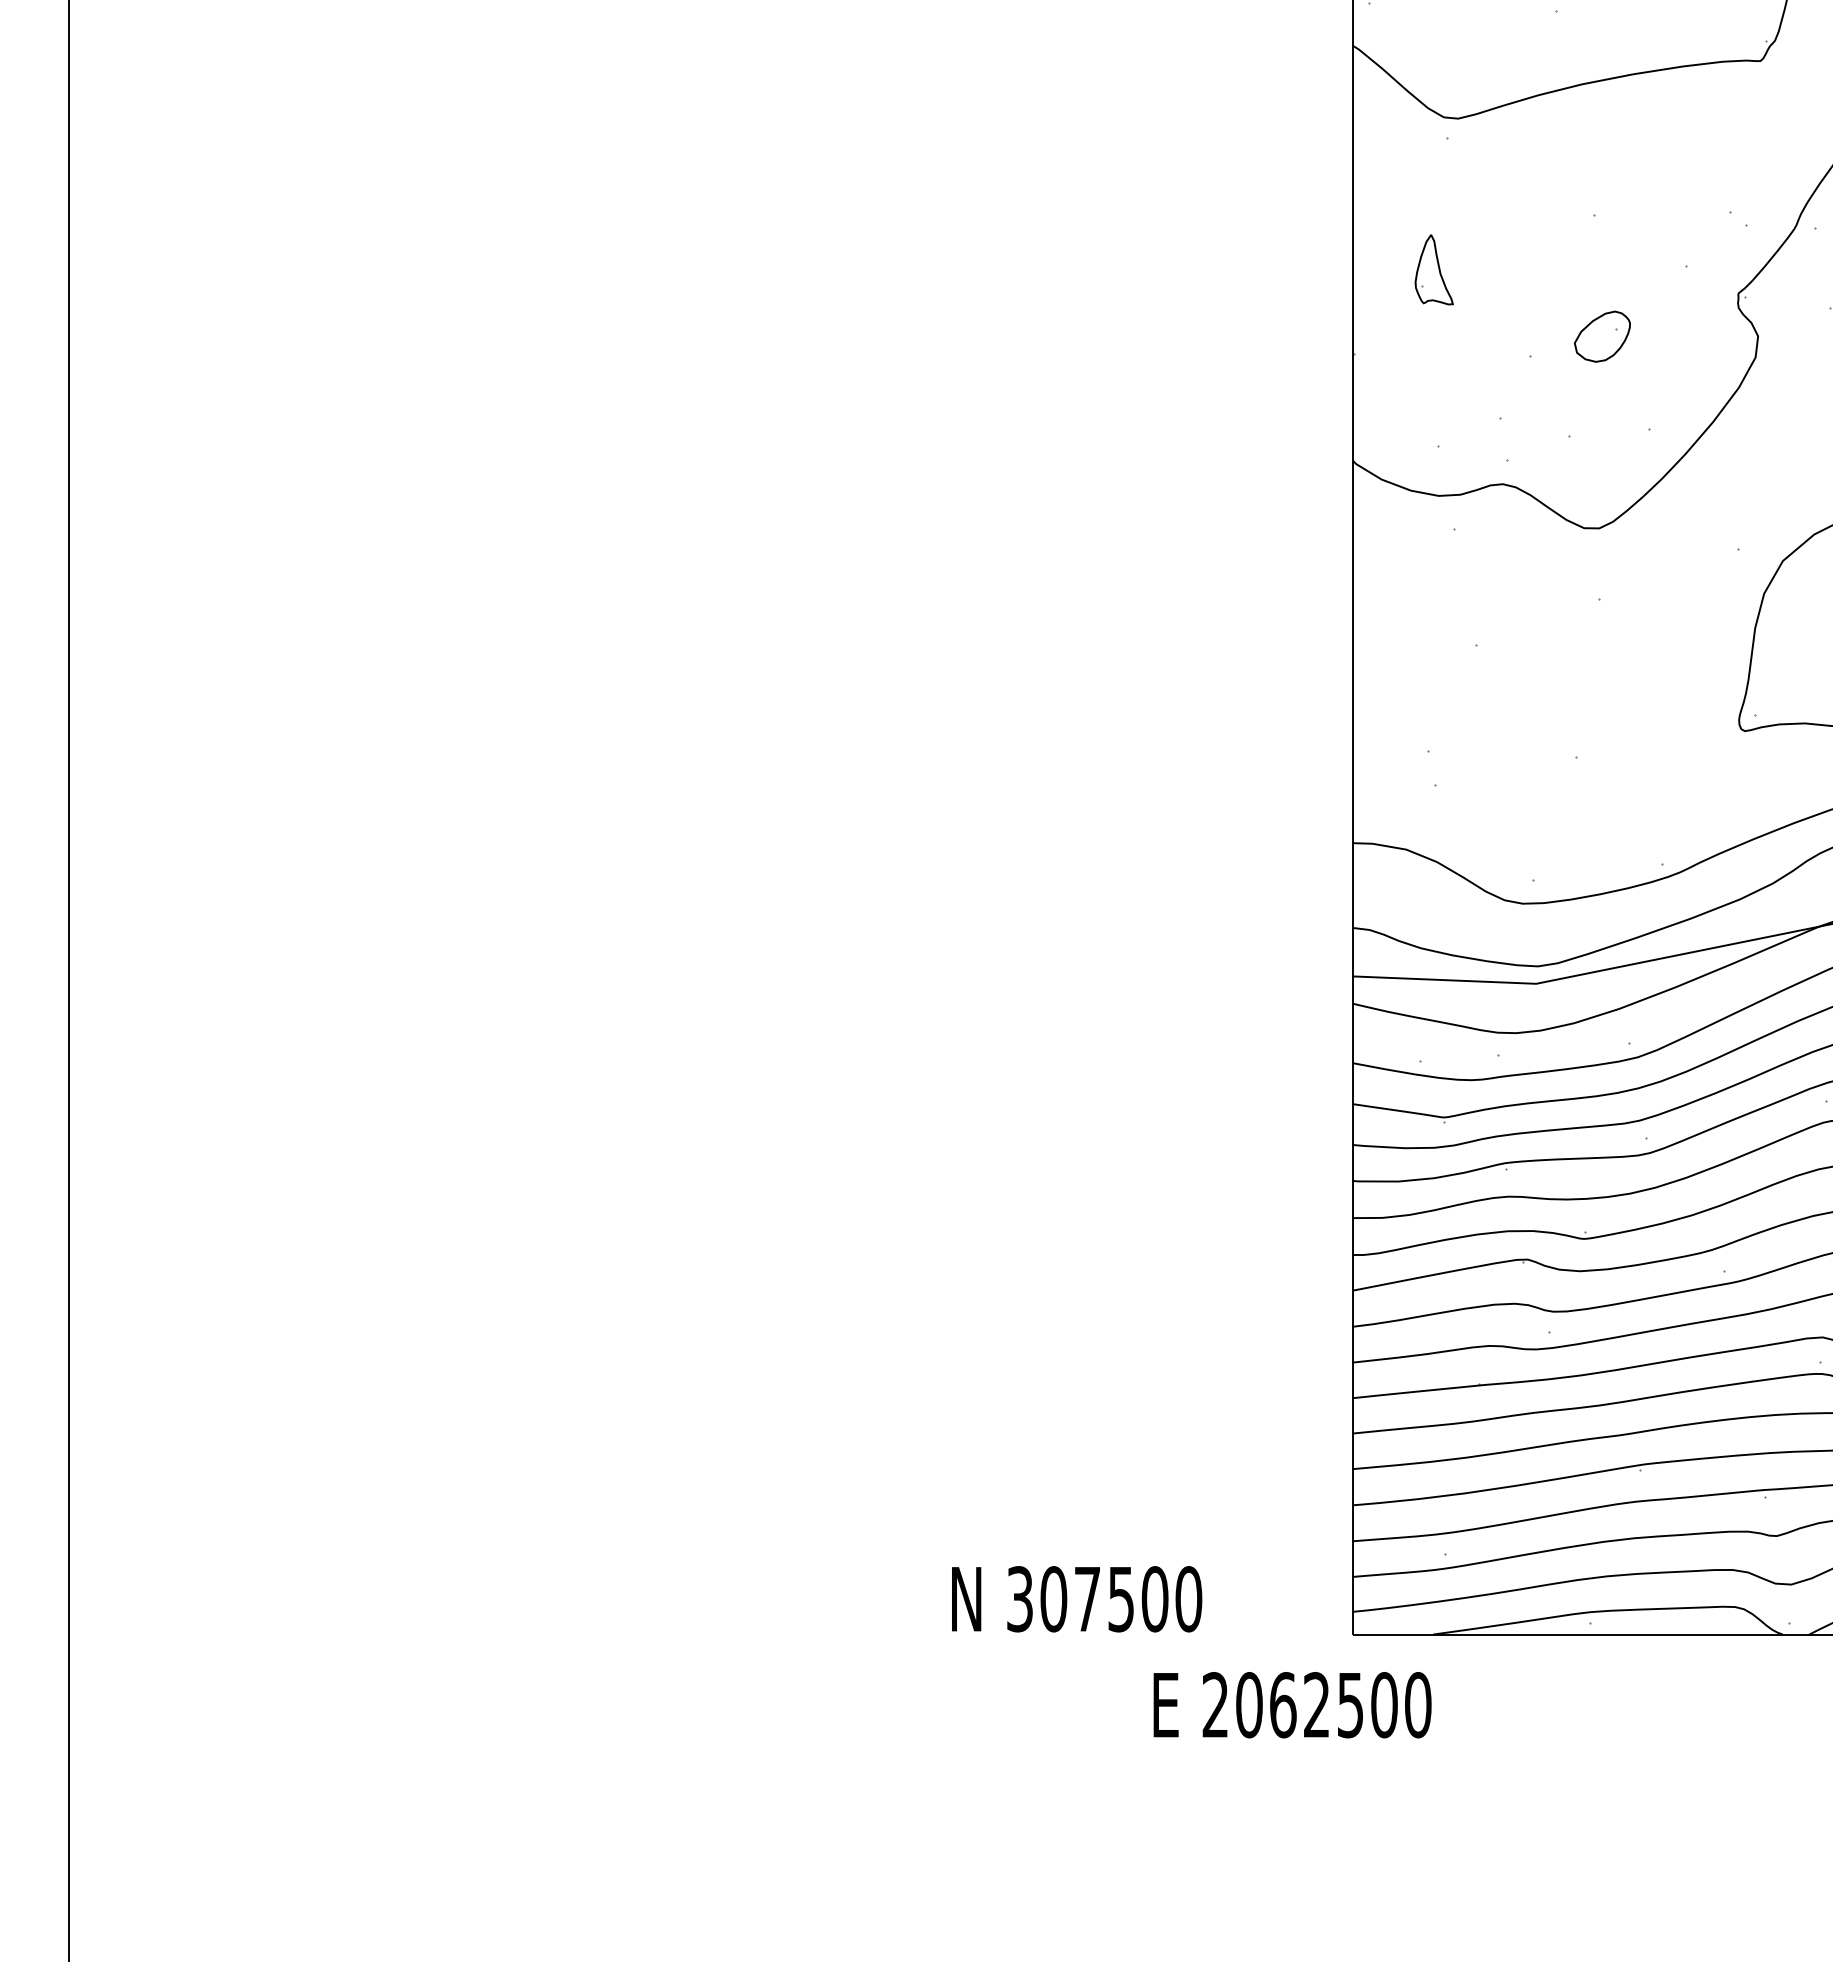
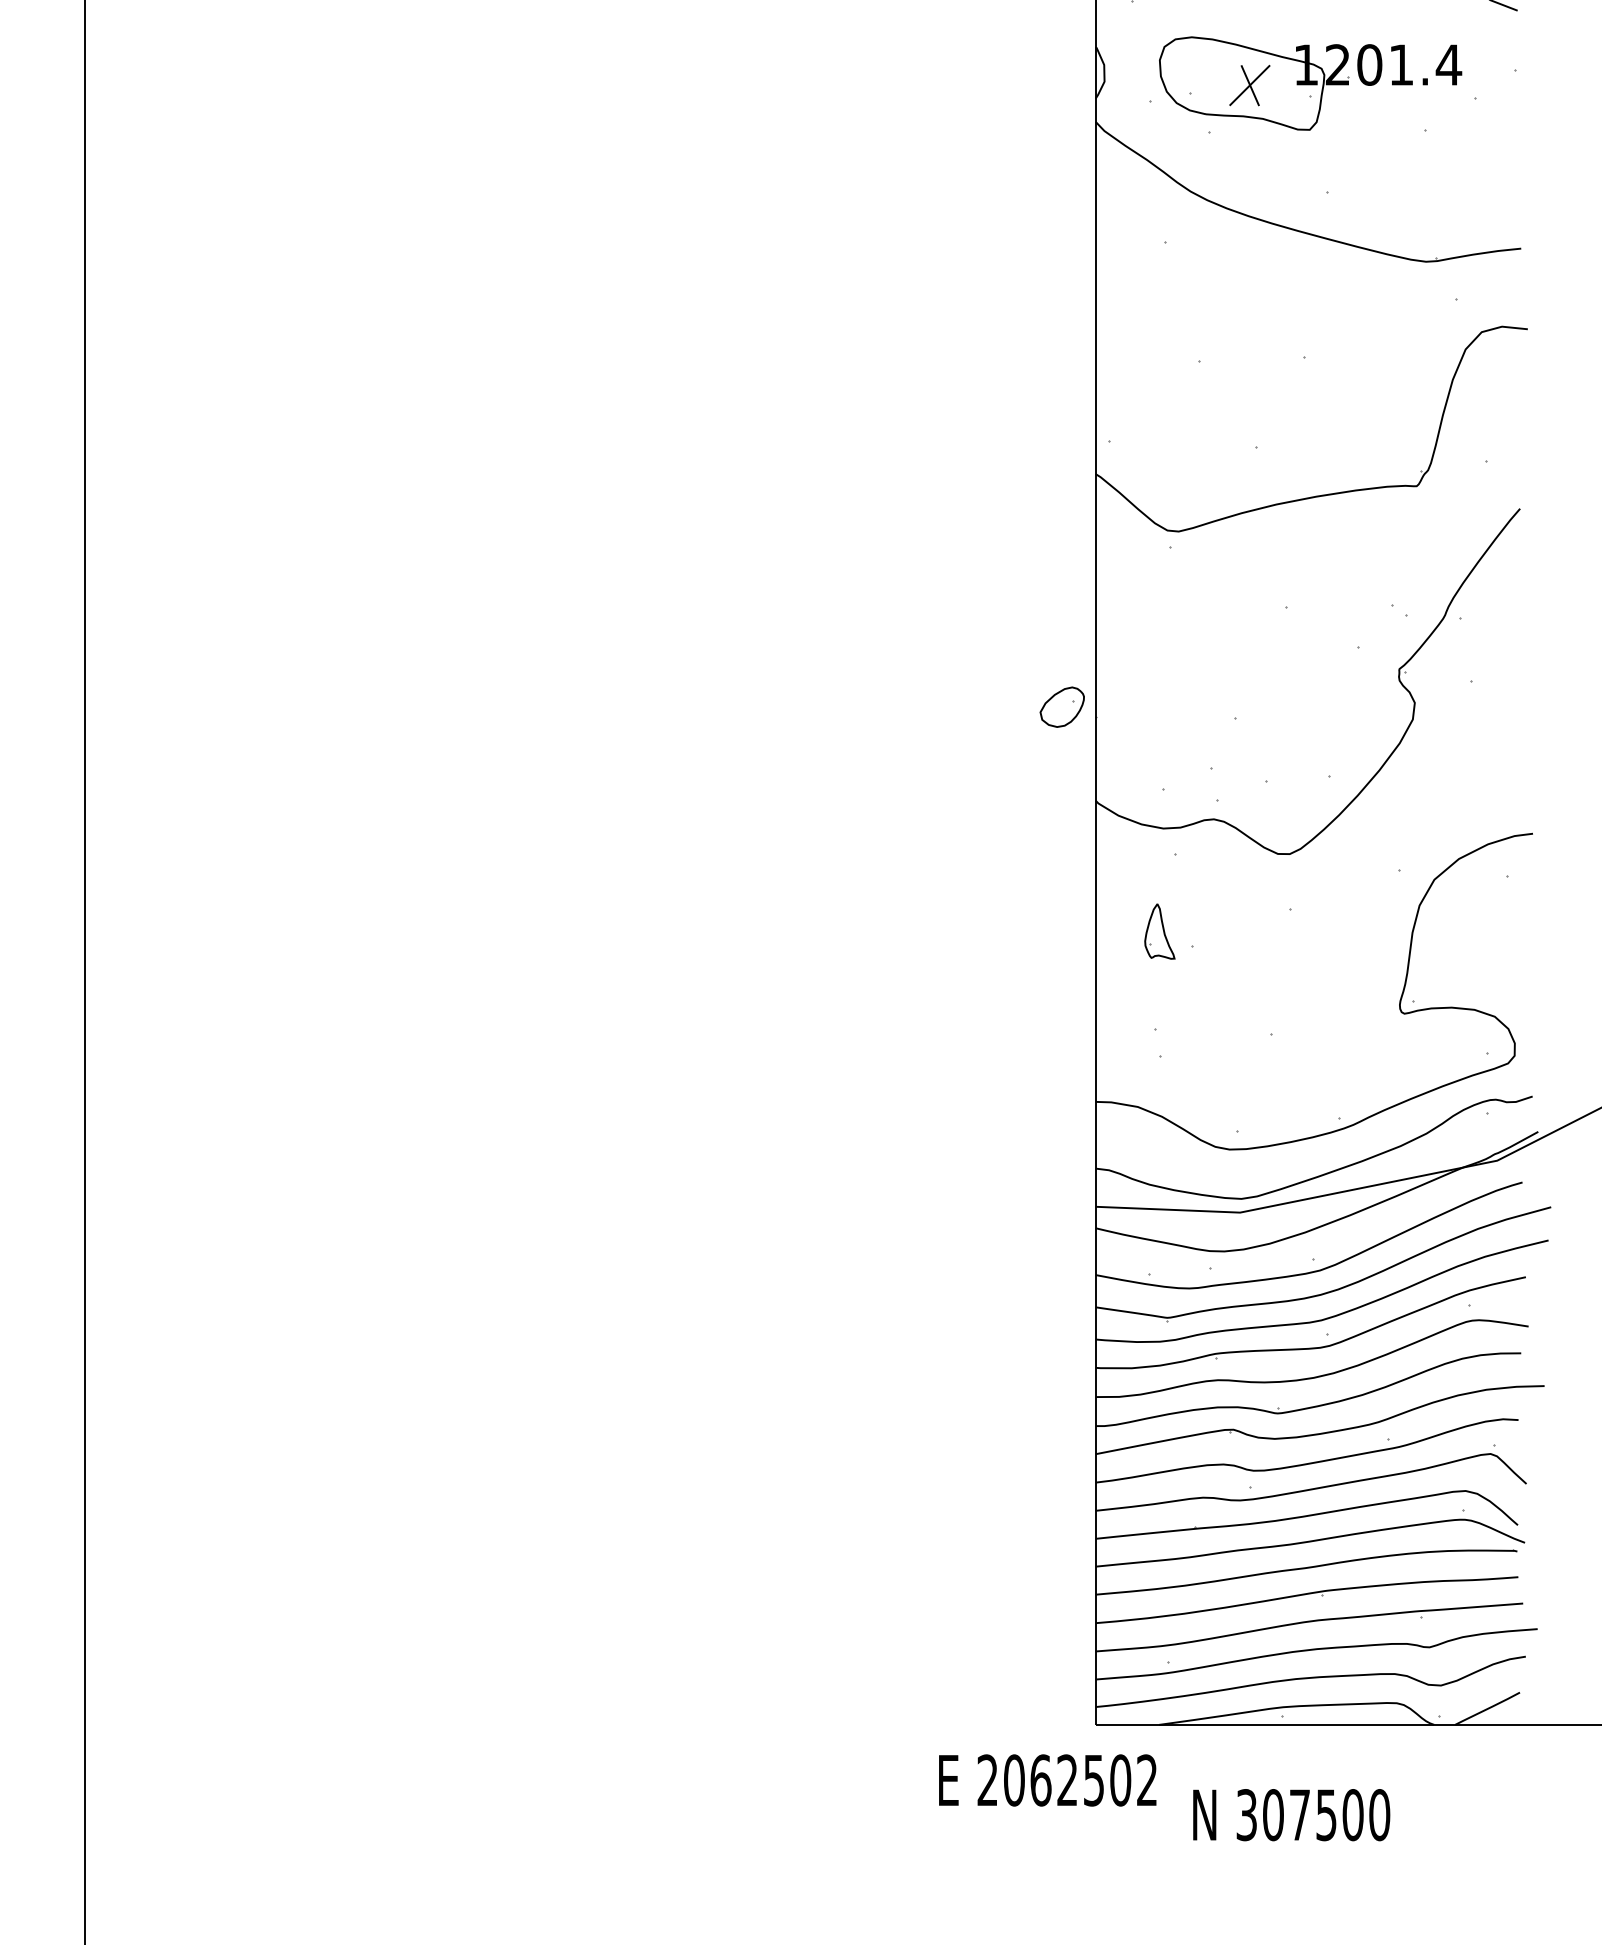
part: (1433, 269) -> (1159, 931), moved
part: (1601, 335) -> (1061, 706), moved
text: (1076, 1599) -> (1291, 1815), moved
text: (1417, 1705) -> (1146, 1780), 2062500 -> 2062502

